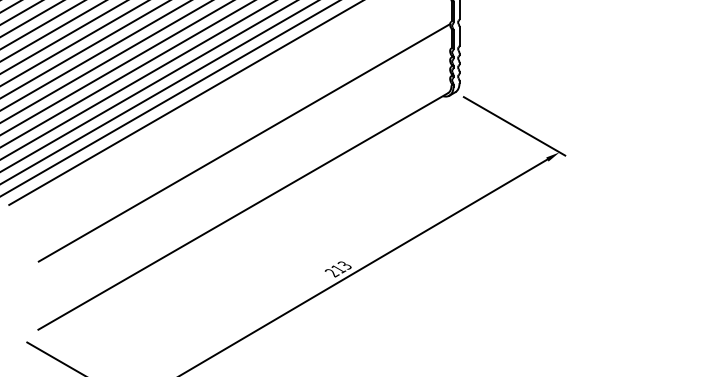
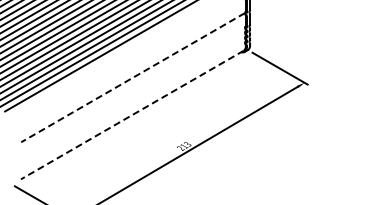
line: (243, 142) -> (132, 77), solid -> dashed
line: (243, 212) -> (132, 115), solid -> dashed

